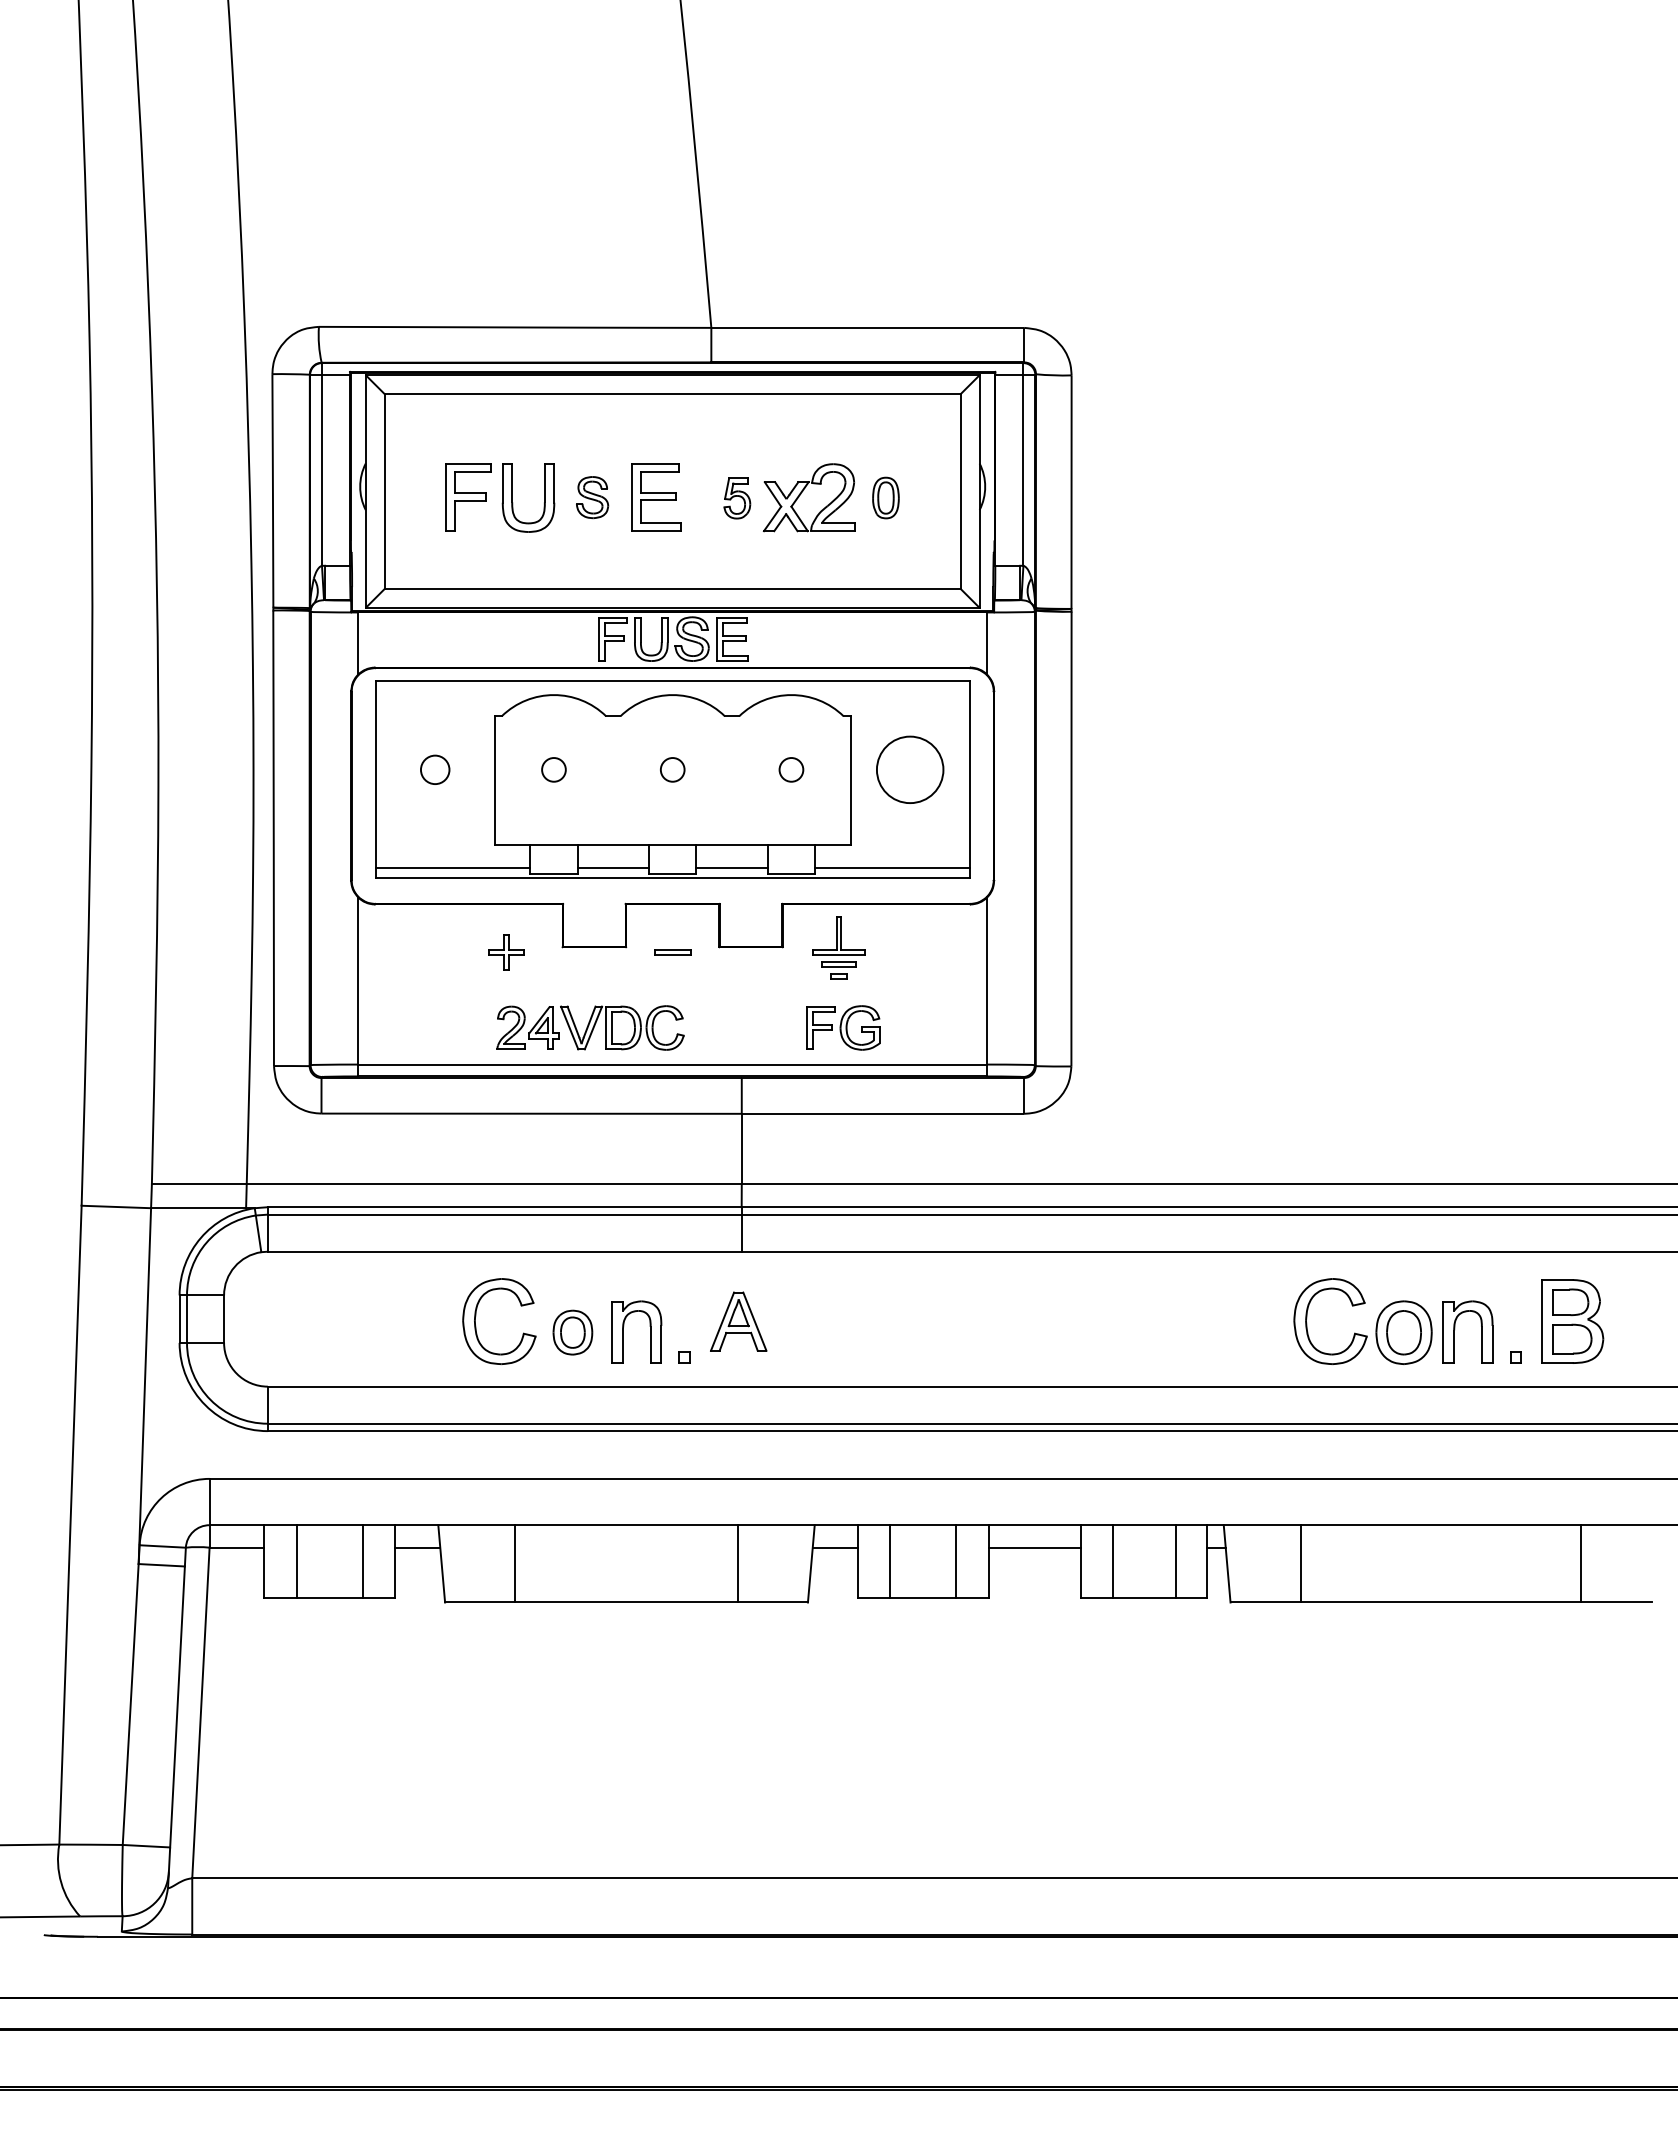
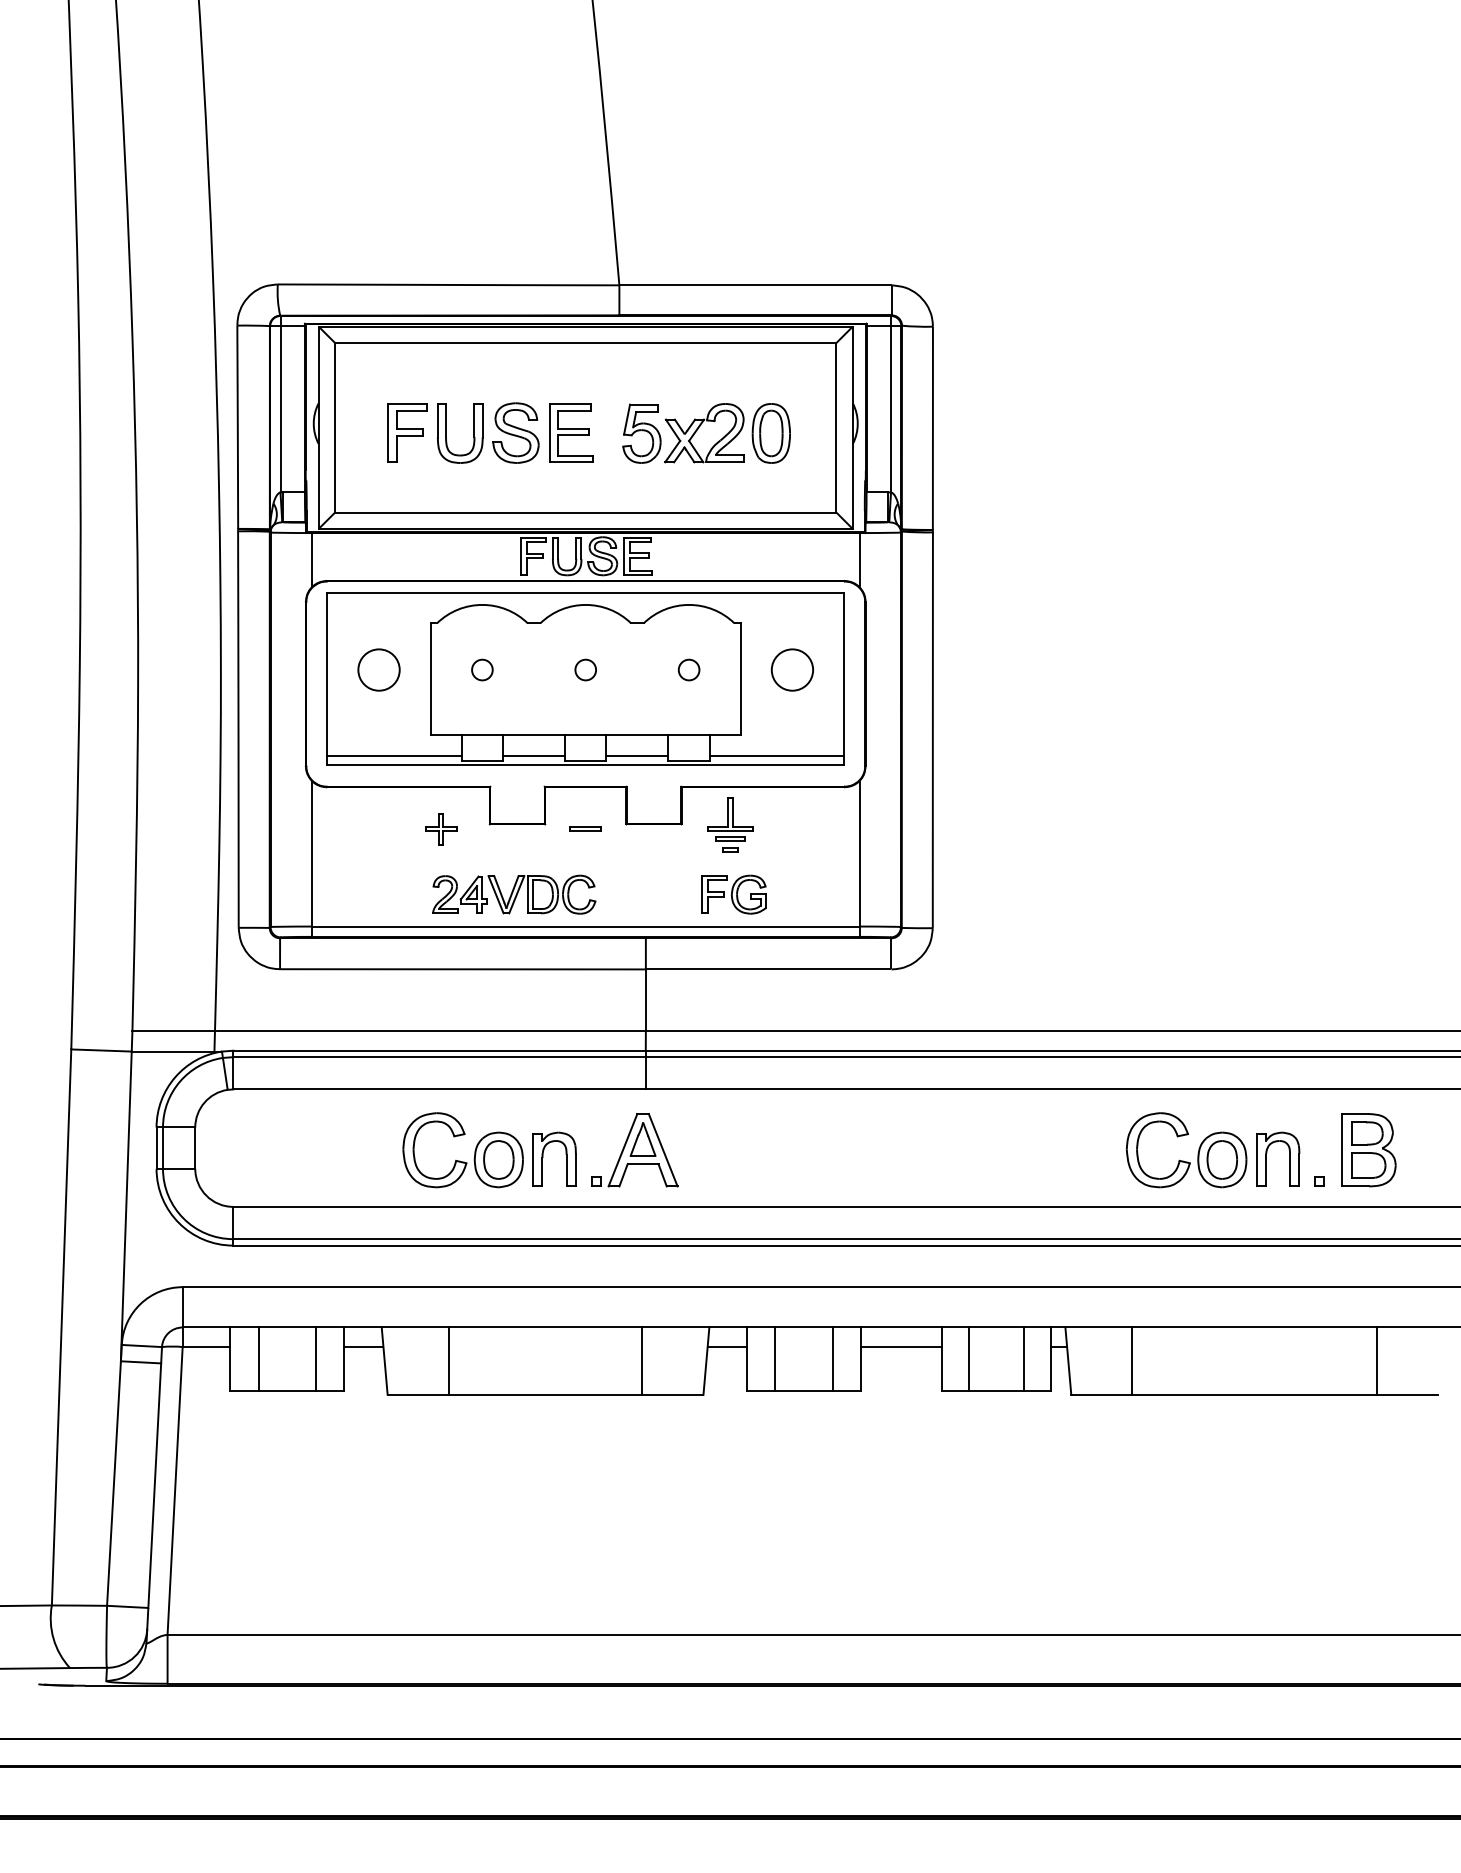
part: (592, 497) -> (515, 432), size x1.67
part: (885, 497) -> (770, 432), size x1.67
part: (737, 498) -> (642, 433), size x1.67
circle: (434, 769) -> (378, 669), size x1.67
circle: (909, 769) -> (791, 669), size x0.71
part: (738, 1321) -> (643, 1150), size x1.43
part: (572, 1332) -> (498, 1159), size x1.43

